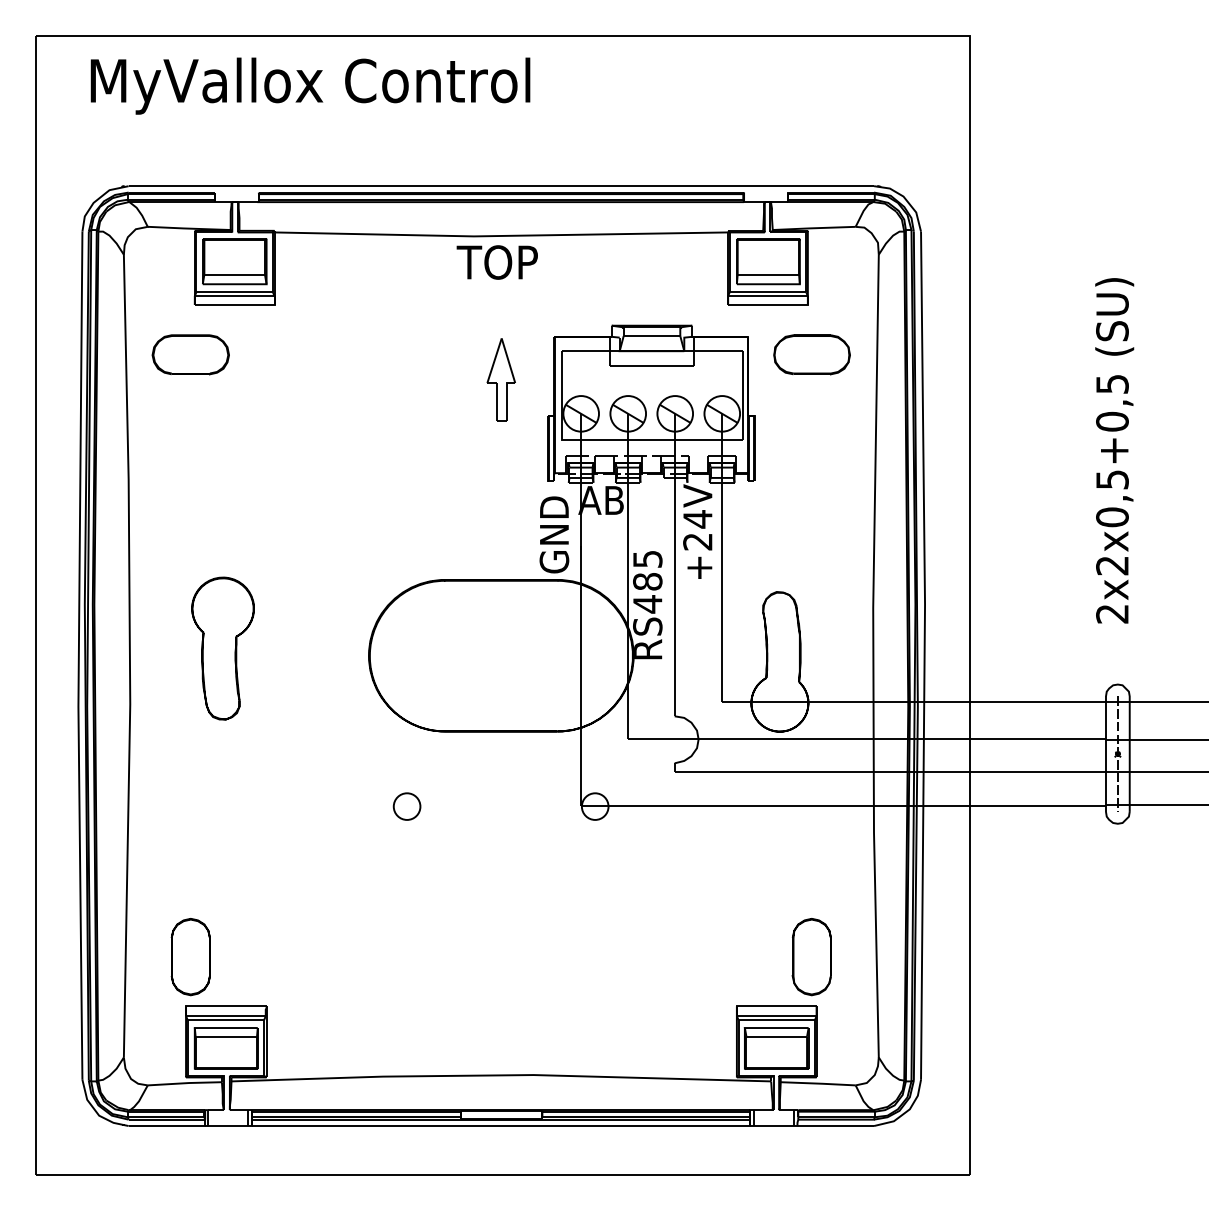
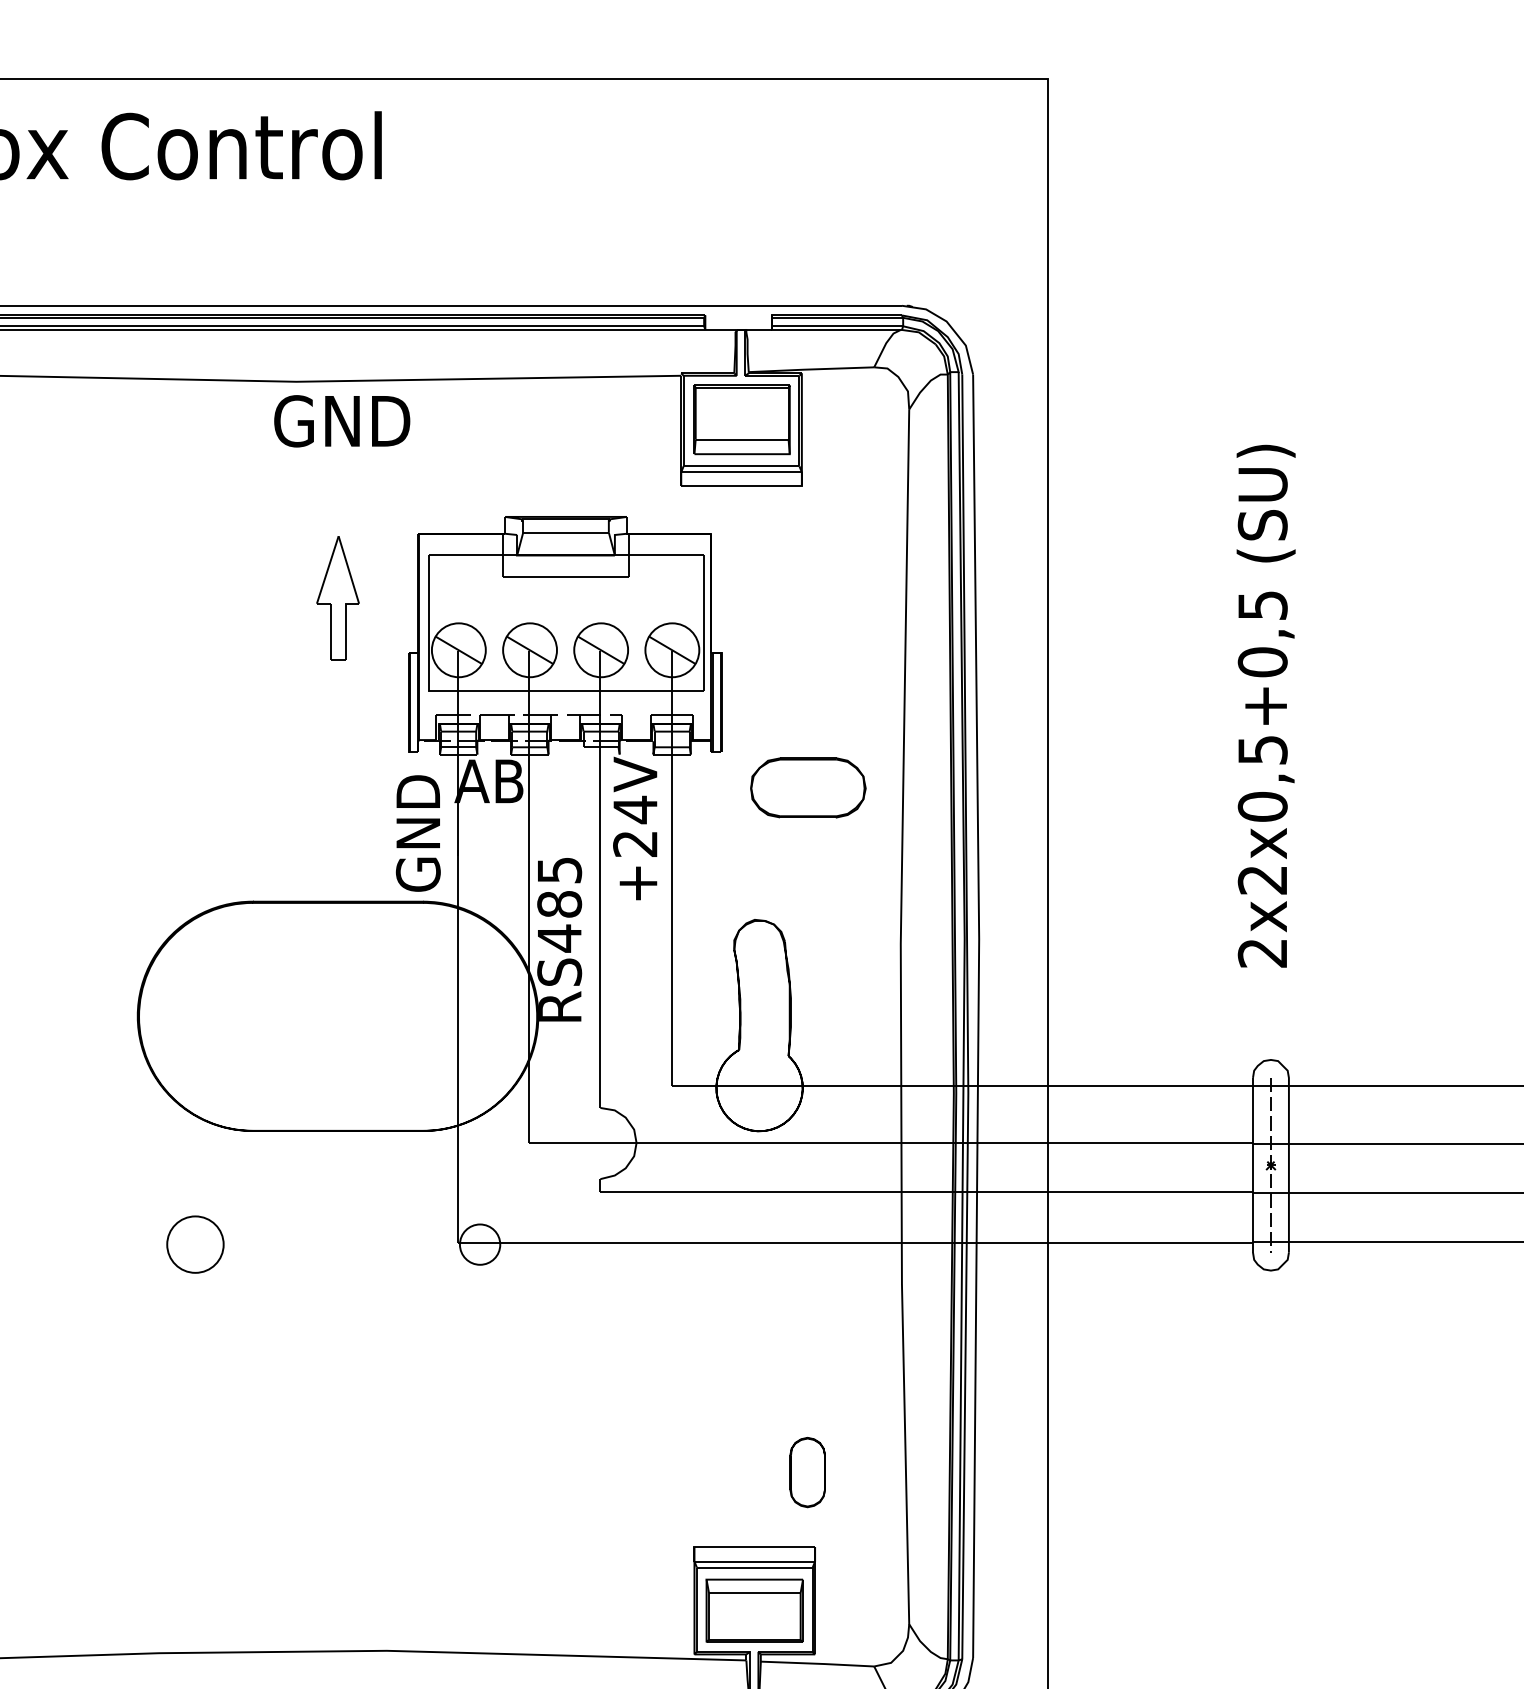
text: (502, 262) -> (339, 421), TOP -> GND
part: (811, 354) -> (807, 787), moved
circle: (406, 806) -> (194, 1244), size x1.4
part: (811, 957) -> (807, 1472), size x0.6

